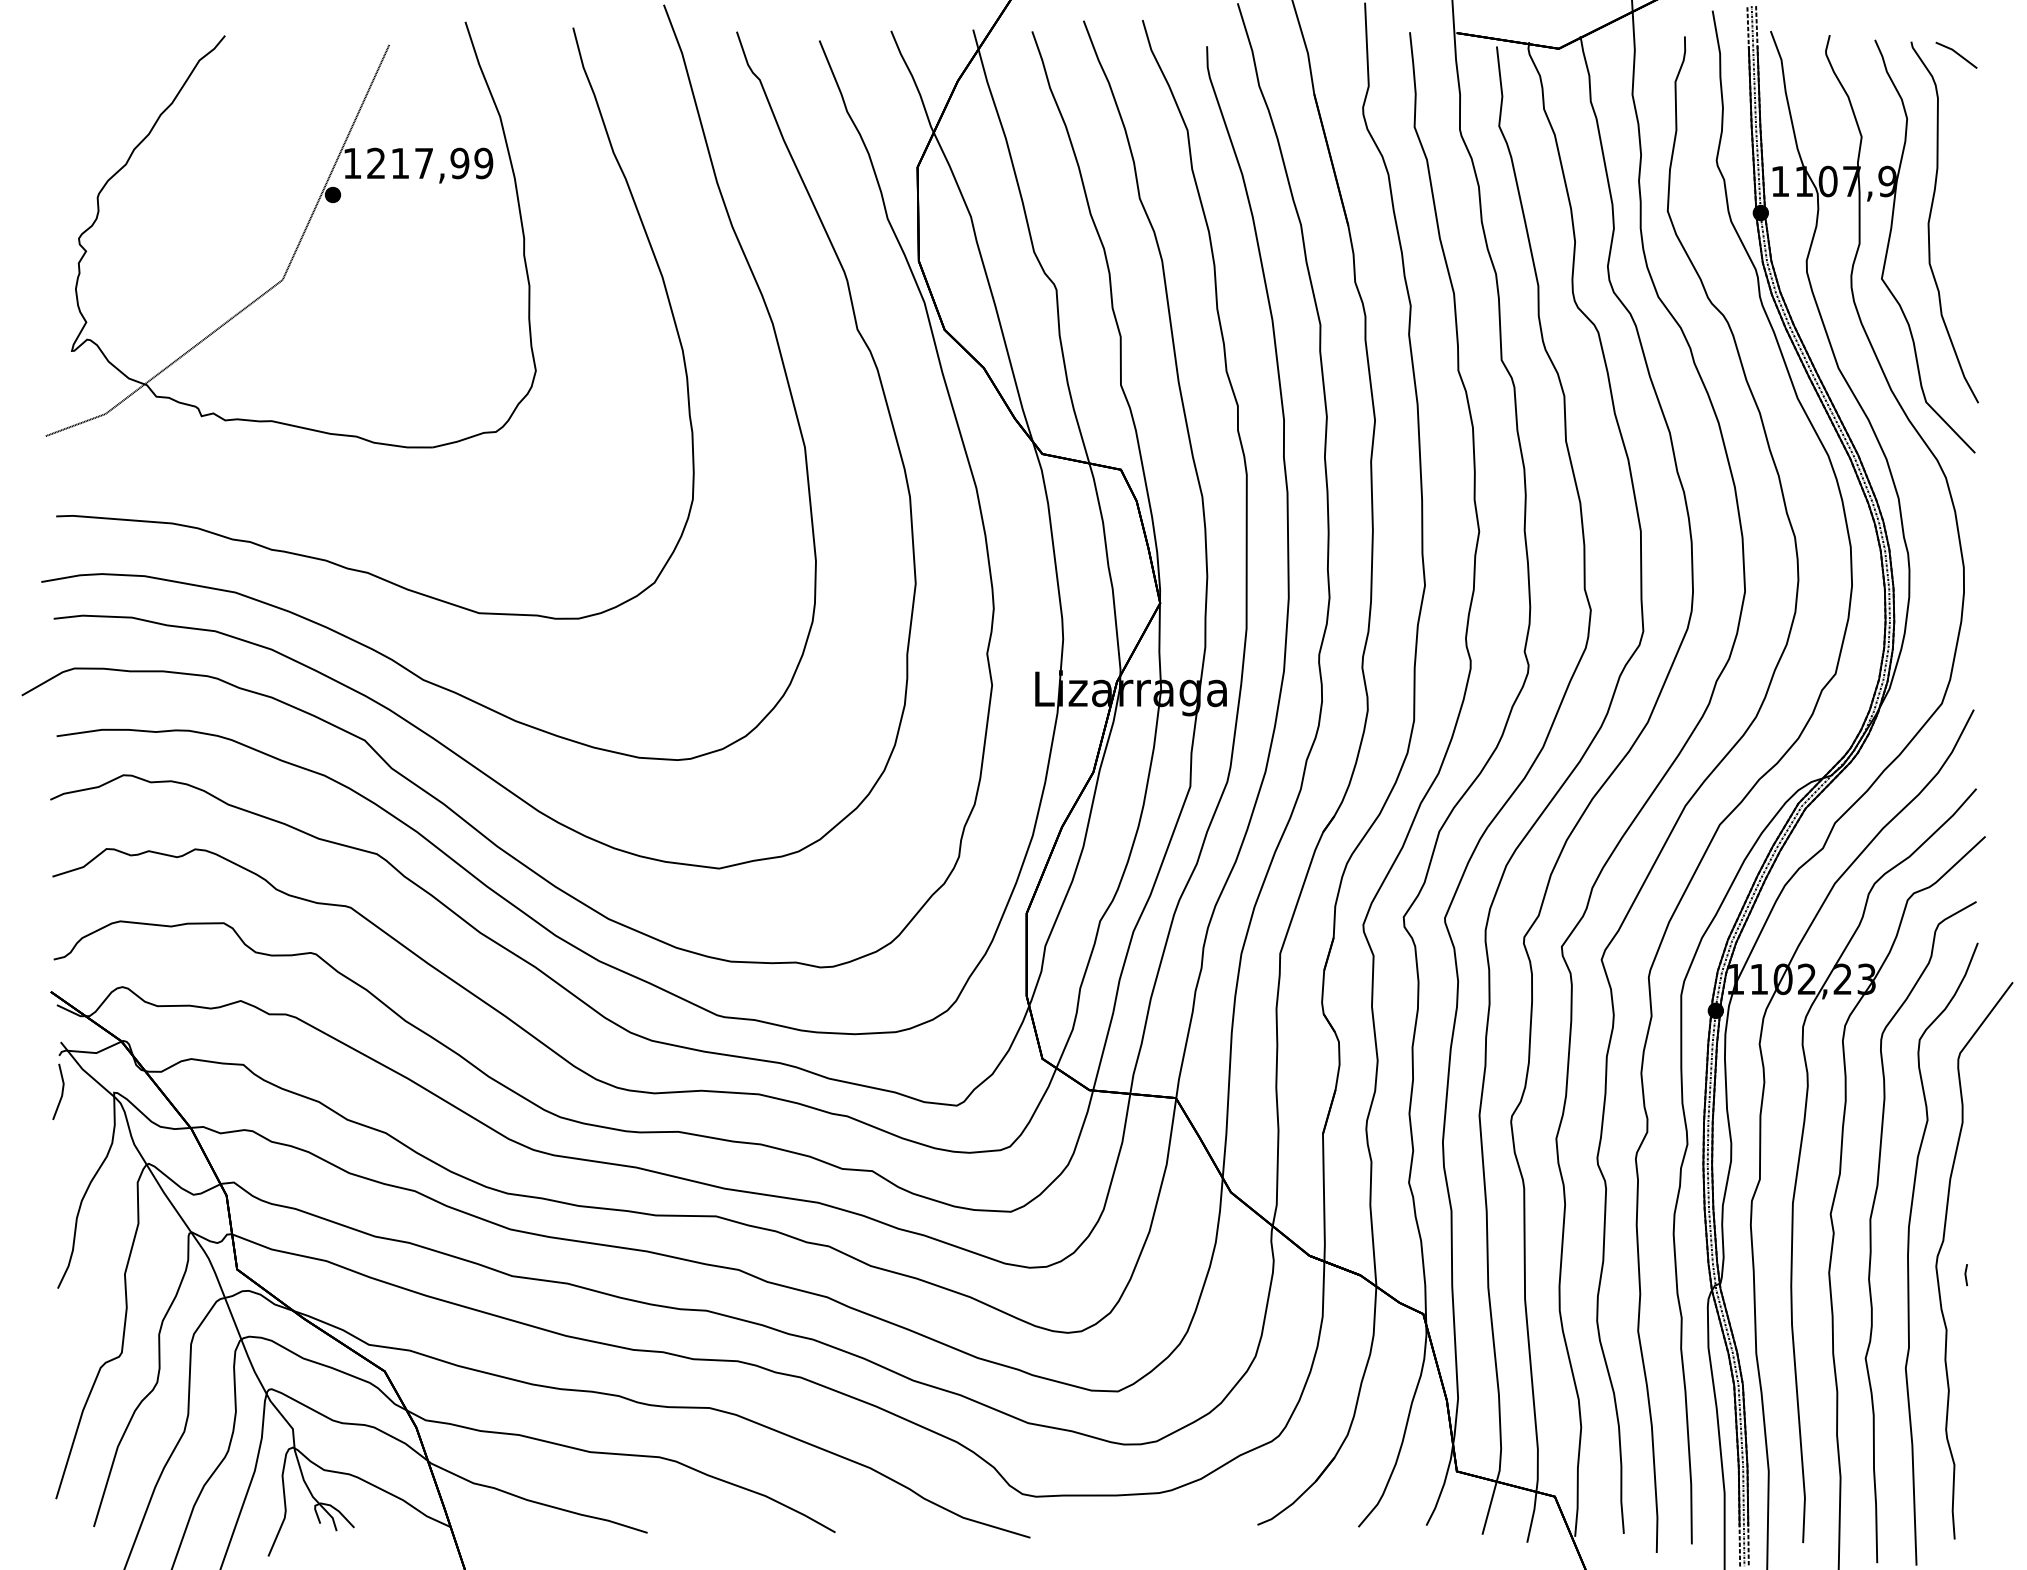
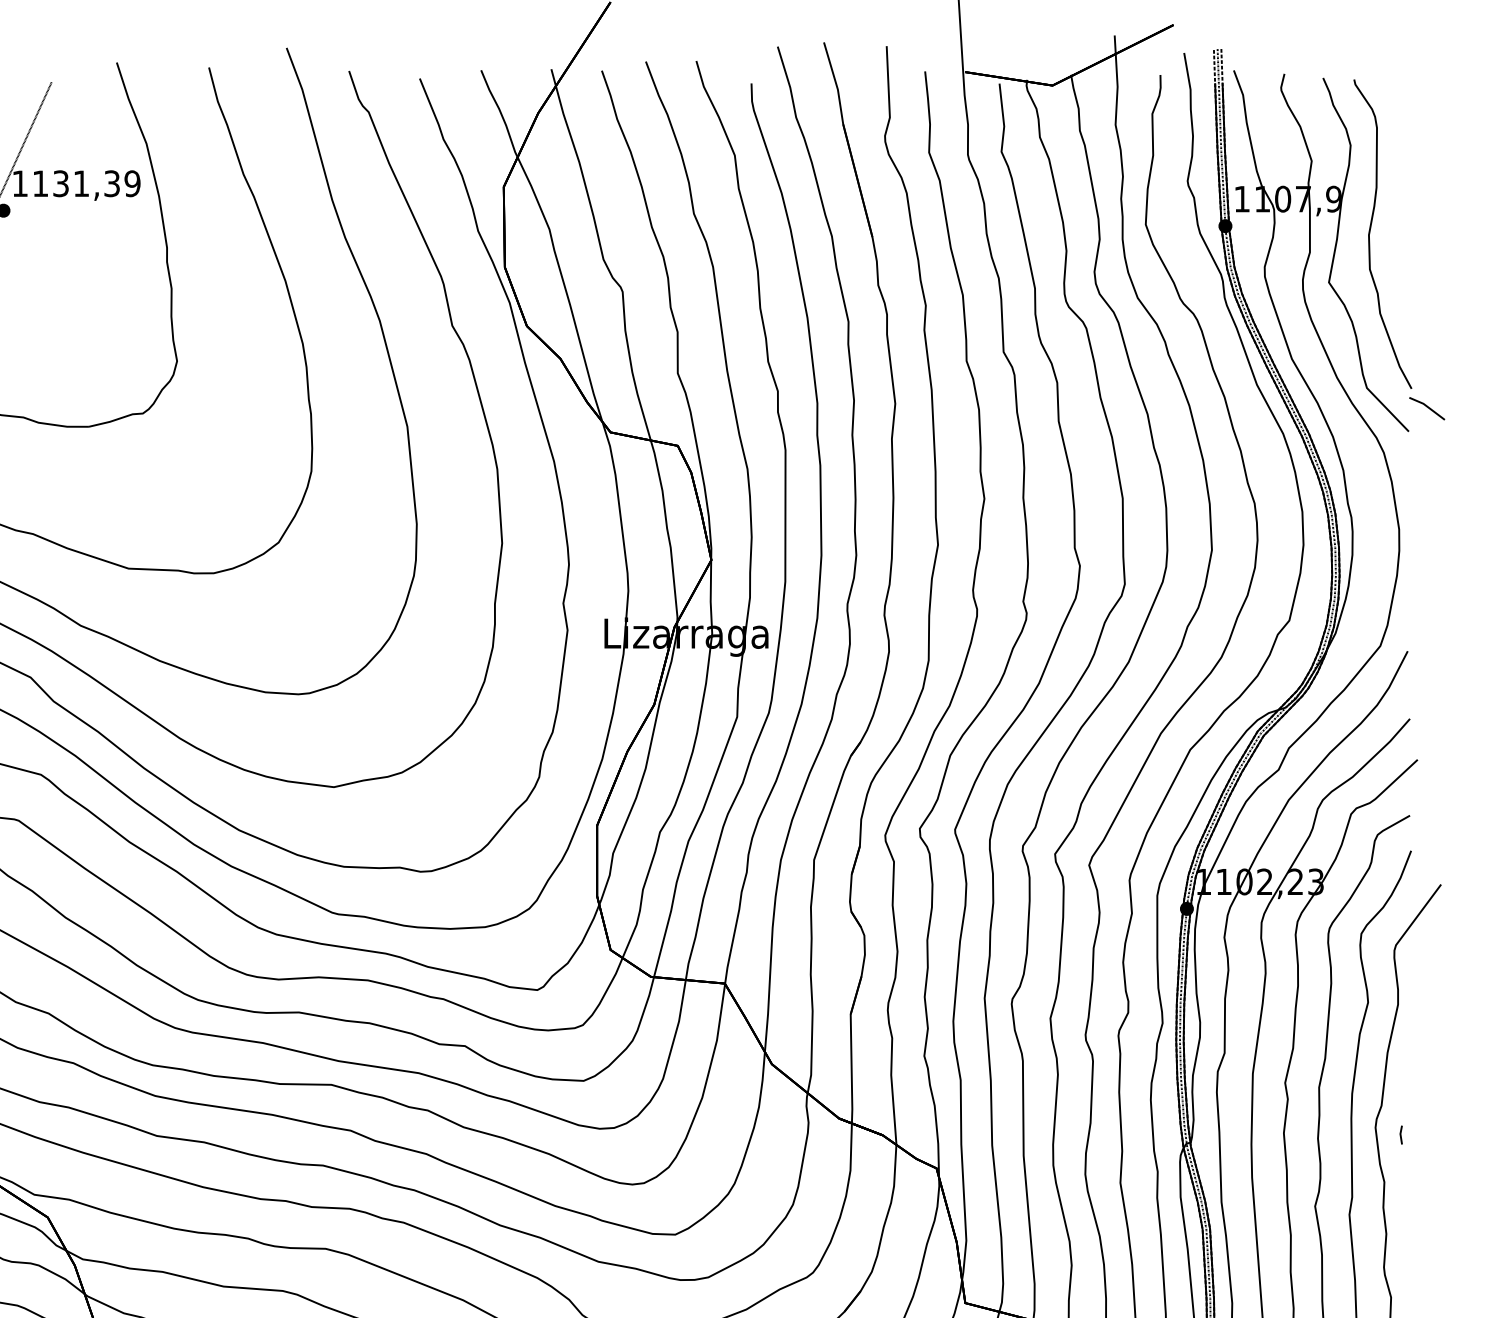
line: (1956, 53) -> (1427, 407), moved
text: (418, 163) -> (76, 183), 1217,99 -> 1131,39

